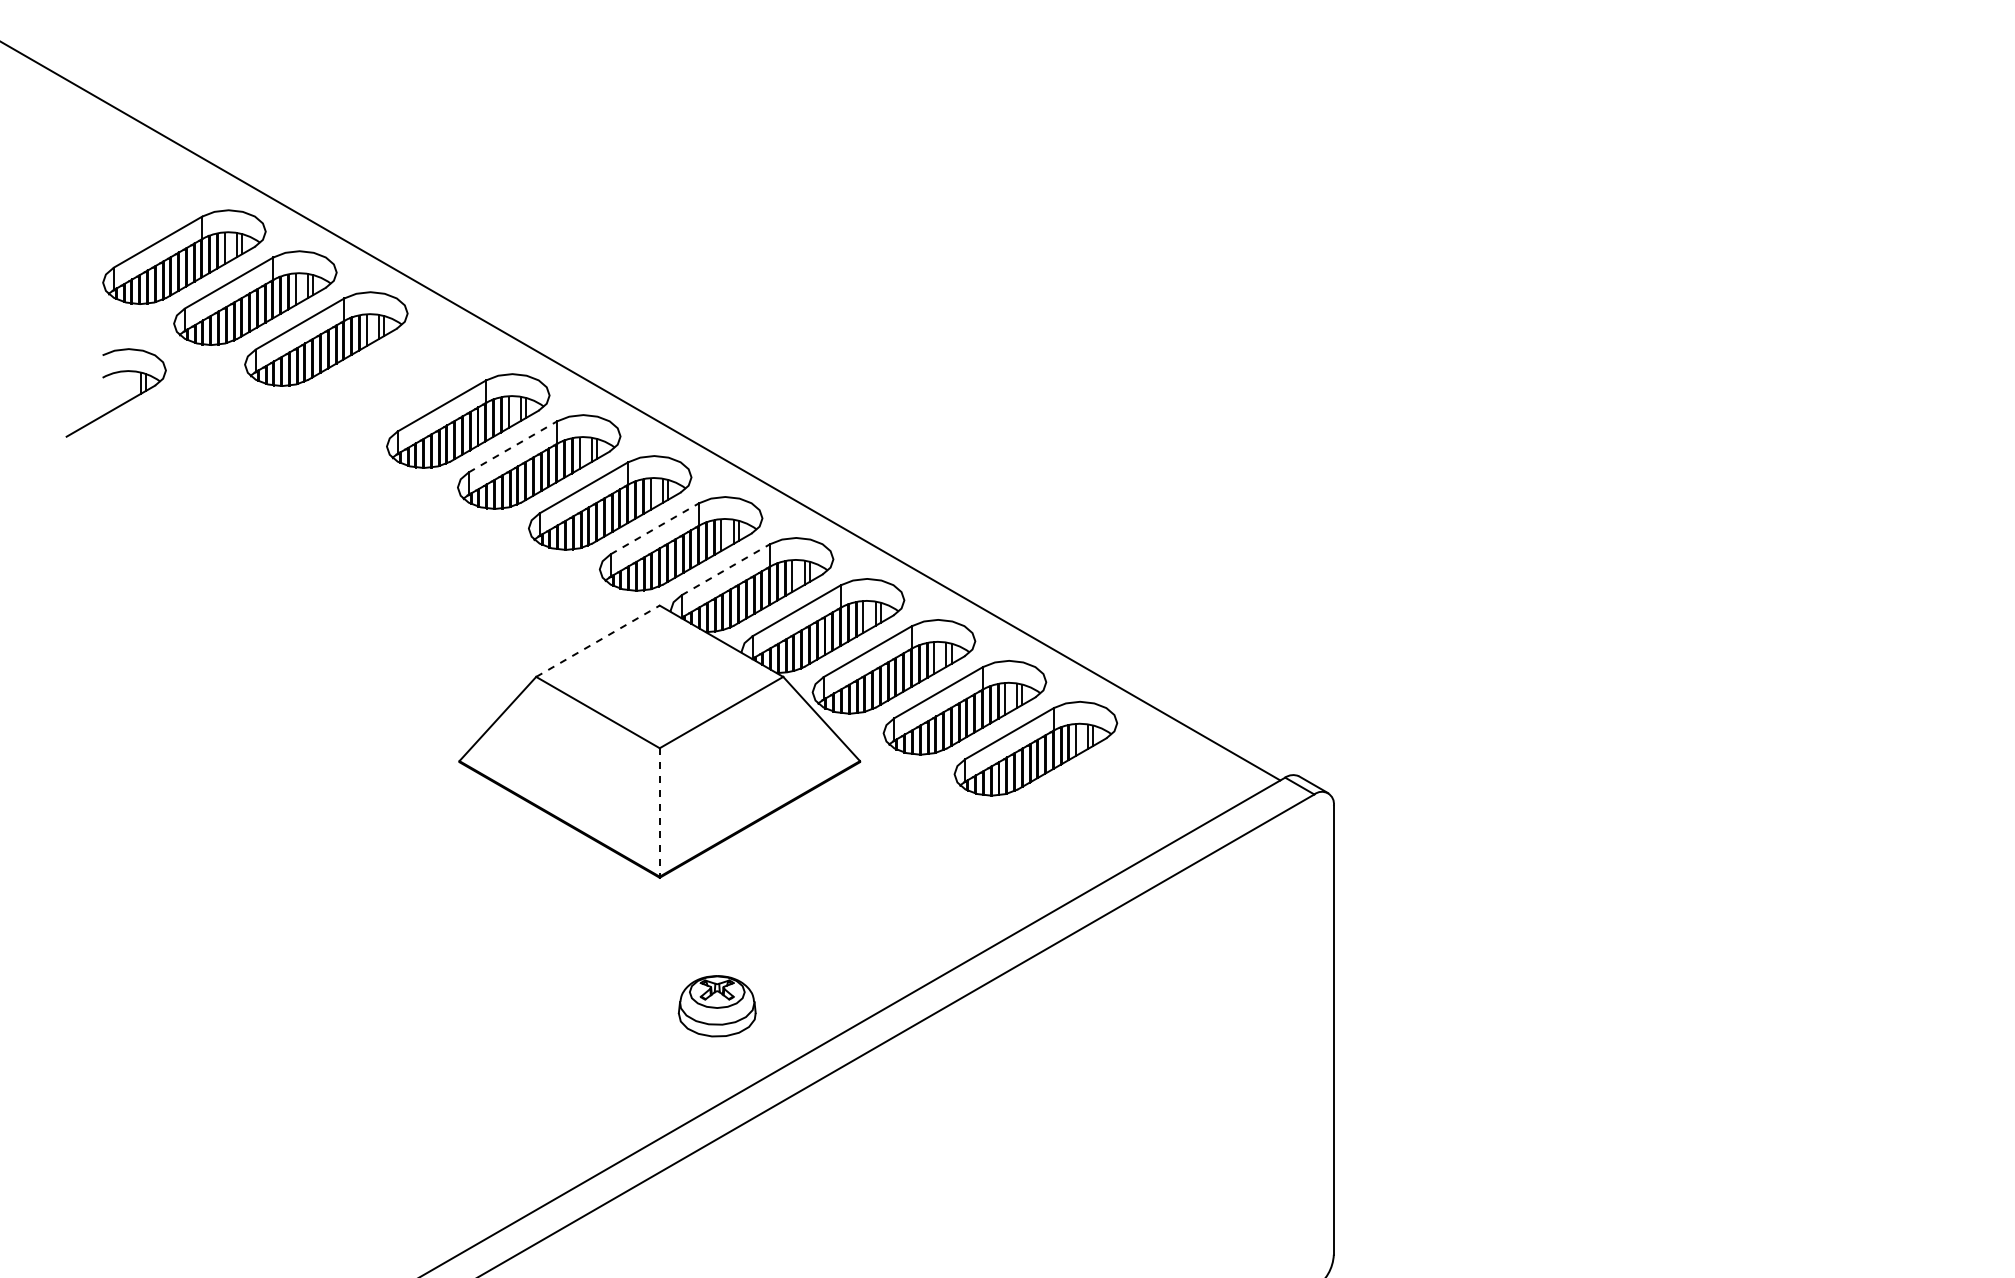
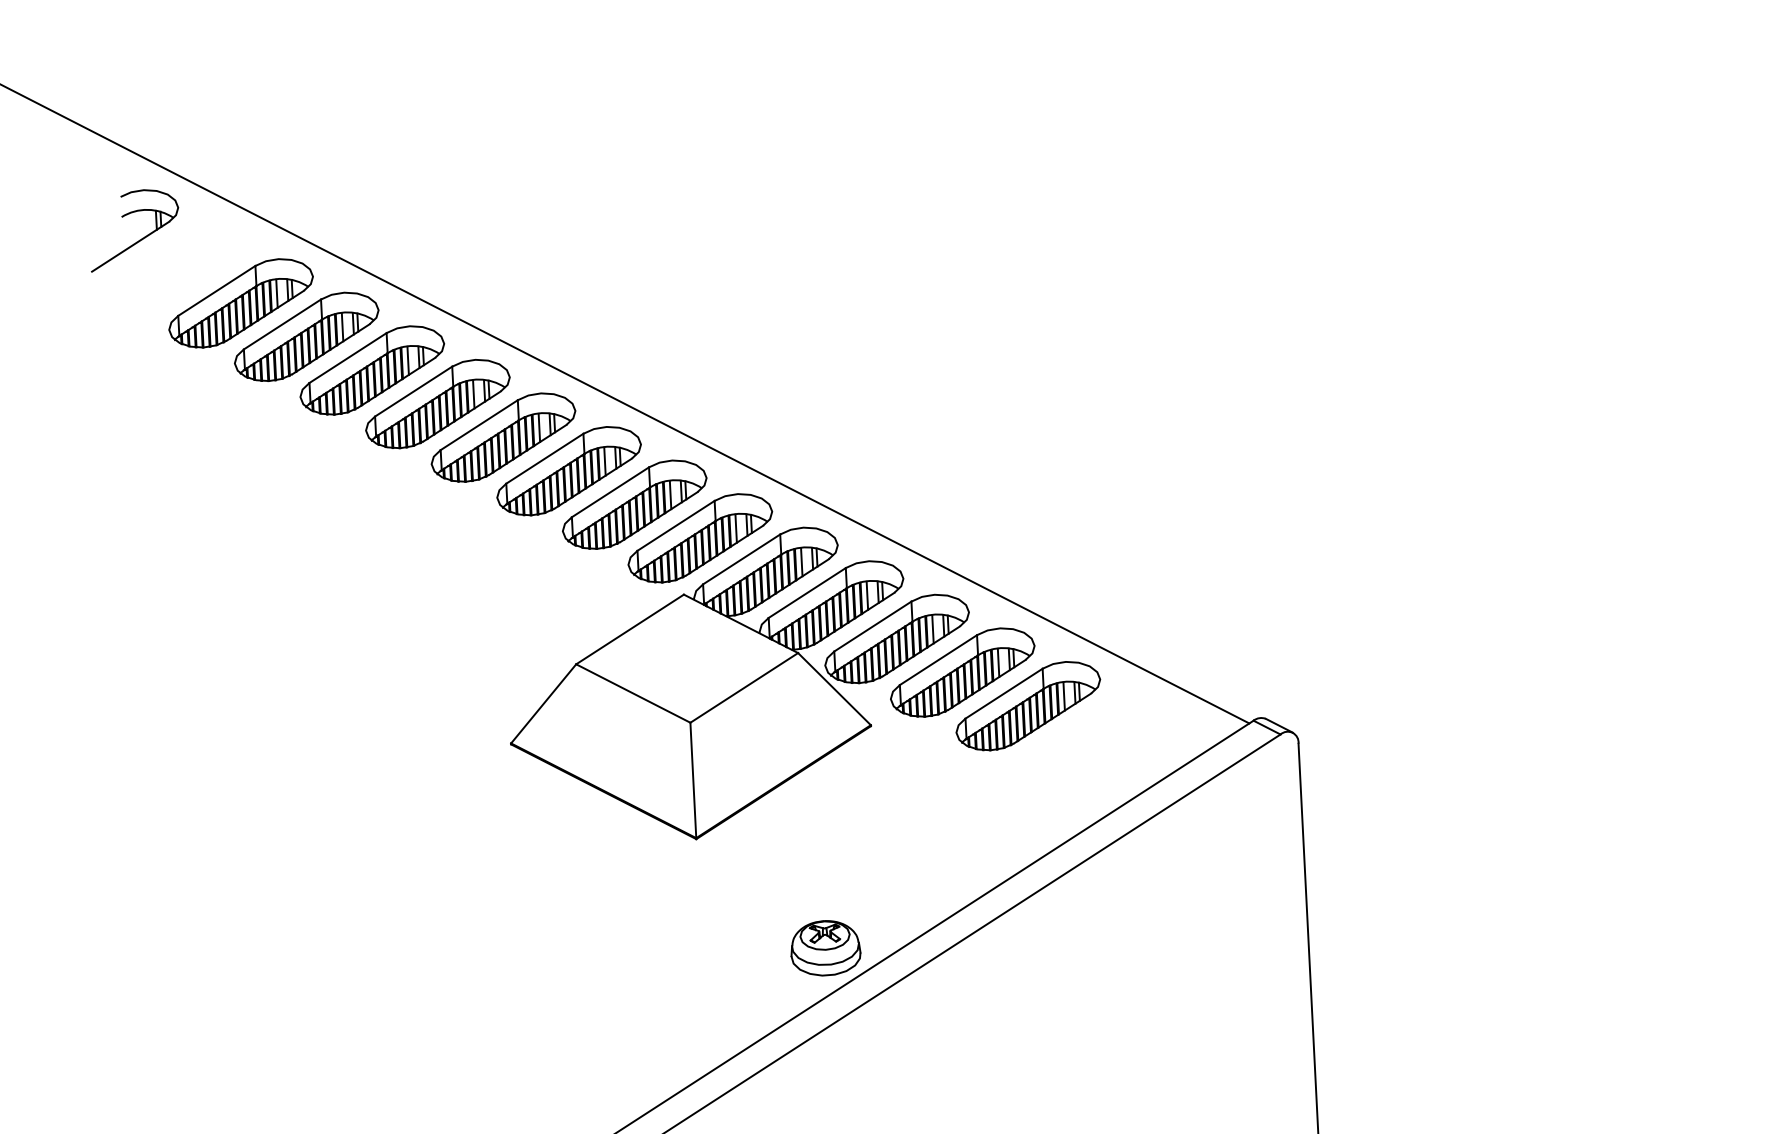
part: (397, 379) -> (438, 403), added
part: (123, 402) -> (141, 238), moved
line: (513, 446) -> (545, 458), dashed -> solid
line: (655, 528) -> (676, 525), dashed -> solid
line: (726, 569) -> (742, 559), dashed -> solid
line: (598, 641) -> (630, 629), dashed -> solid
line: (659, 812) -> (693, 780), dashed -> solid
part: (716, 1006) -> (825, 948), moved

